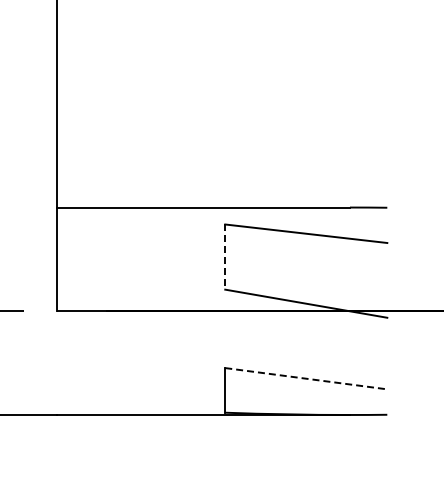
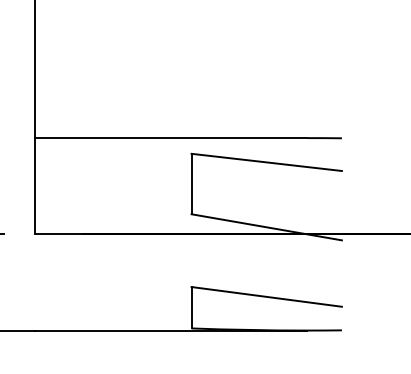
line: (225, 257) -> (191, 184), dashed -> solid
line: (306, 378) -> (266, 296), dashed -> solid

